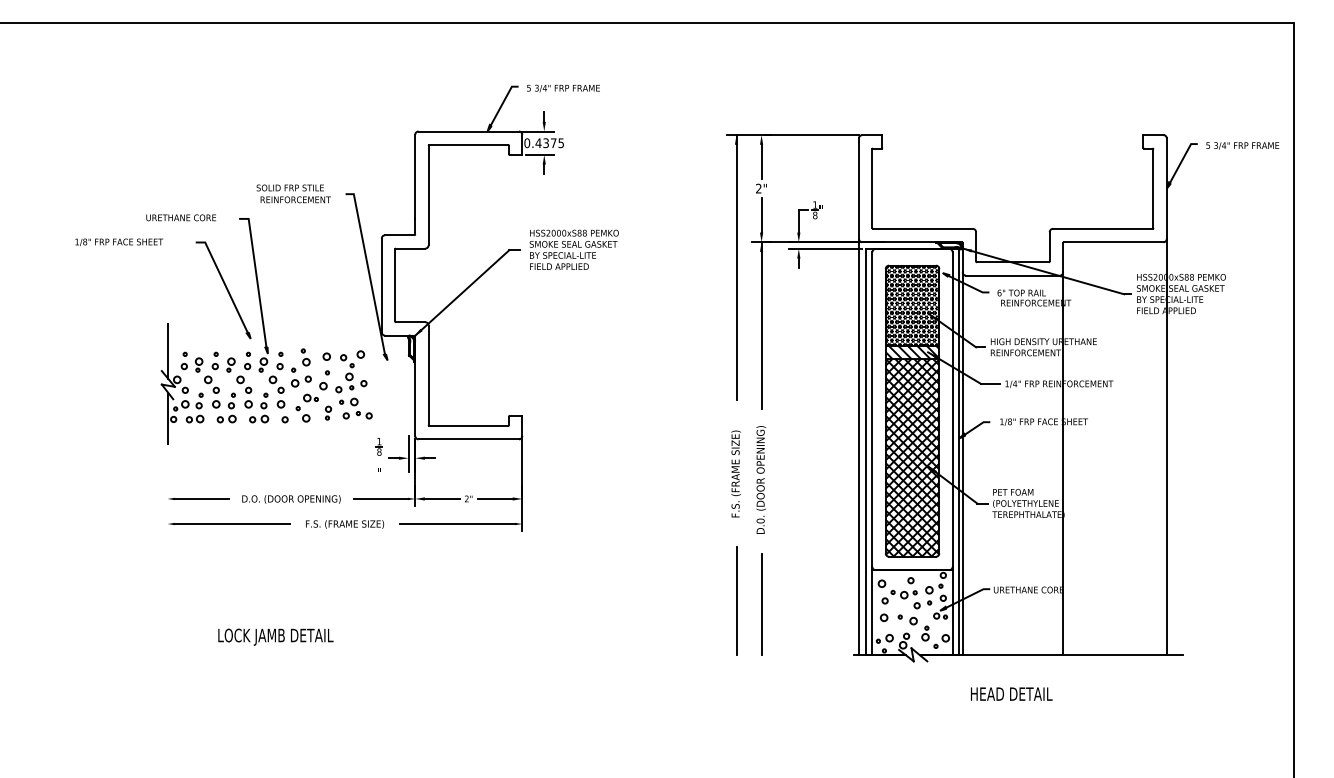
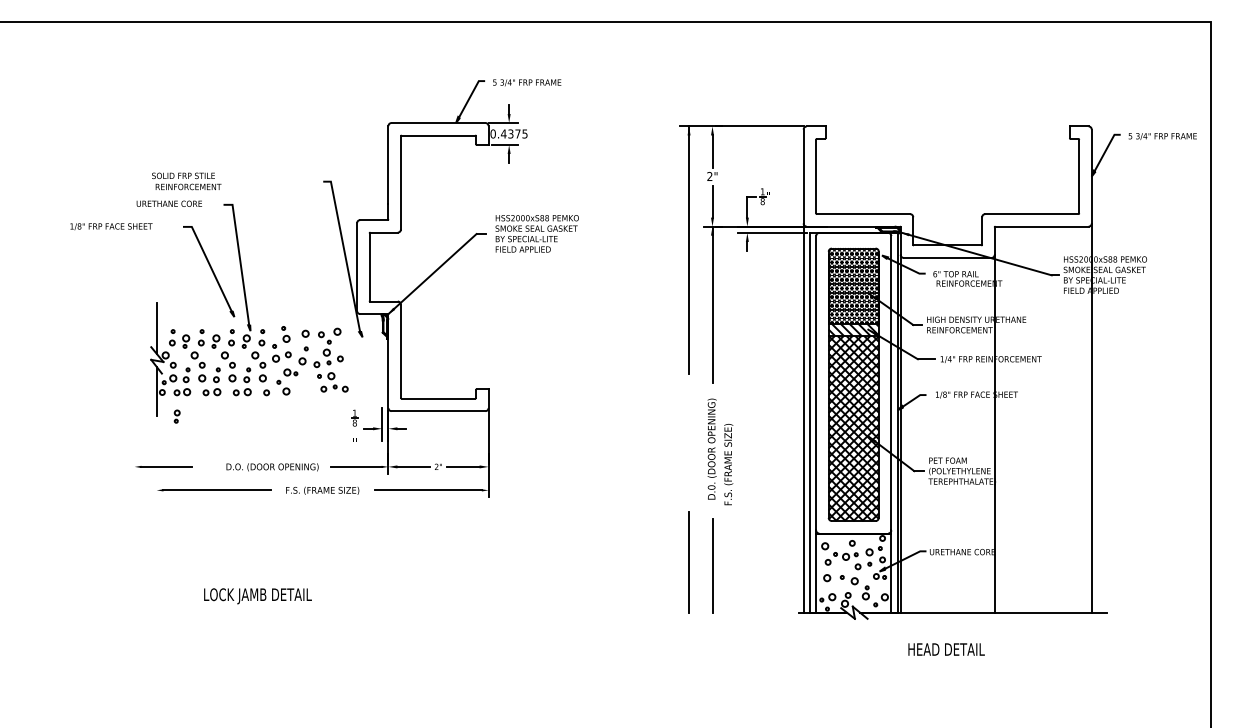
text: (293, 193) -> (186, 181), moved
part: (327, 413) -> (176, 416), moved
text: (735, 473) -> (728, 464), moved
line: (198, 498) -> (163, 466), moved

